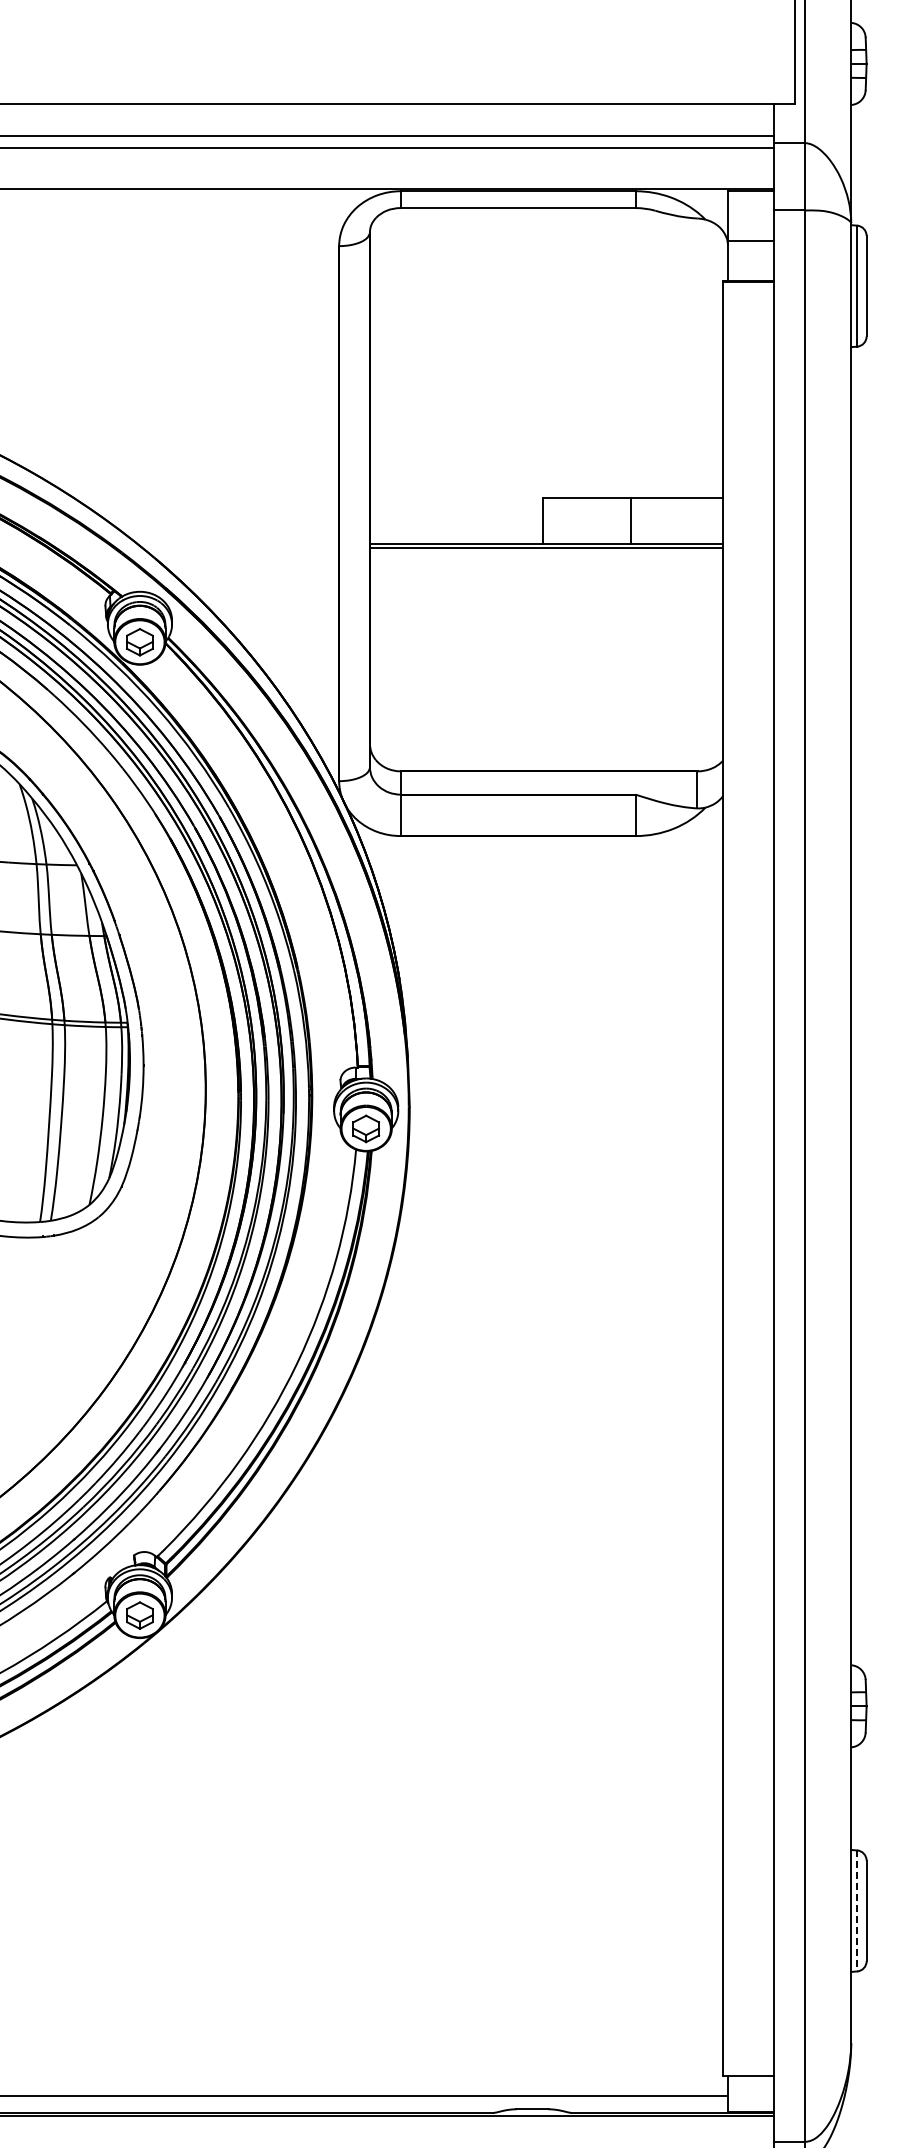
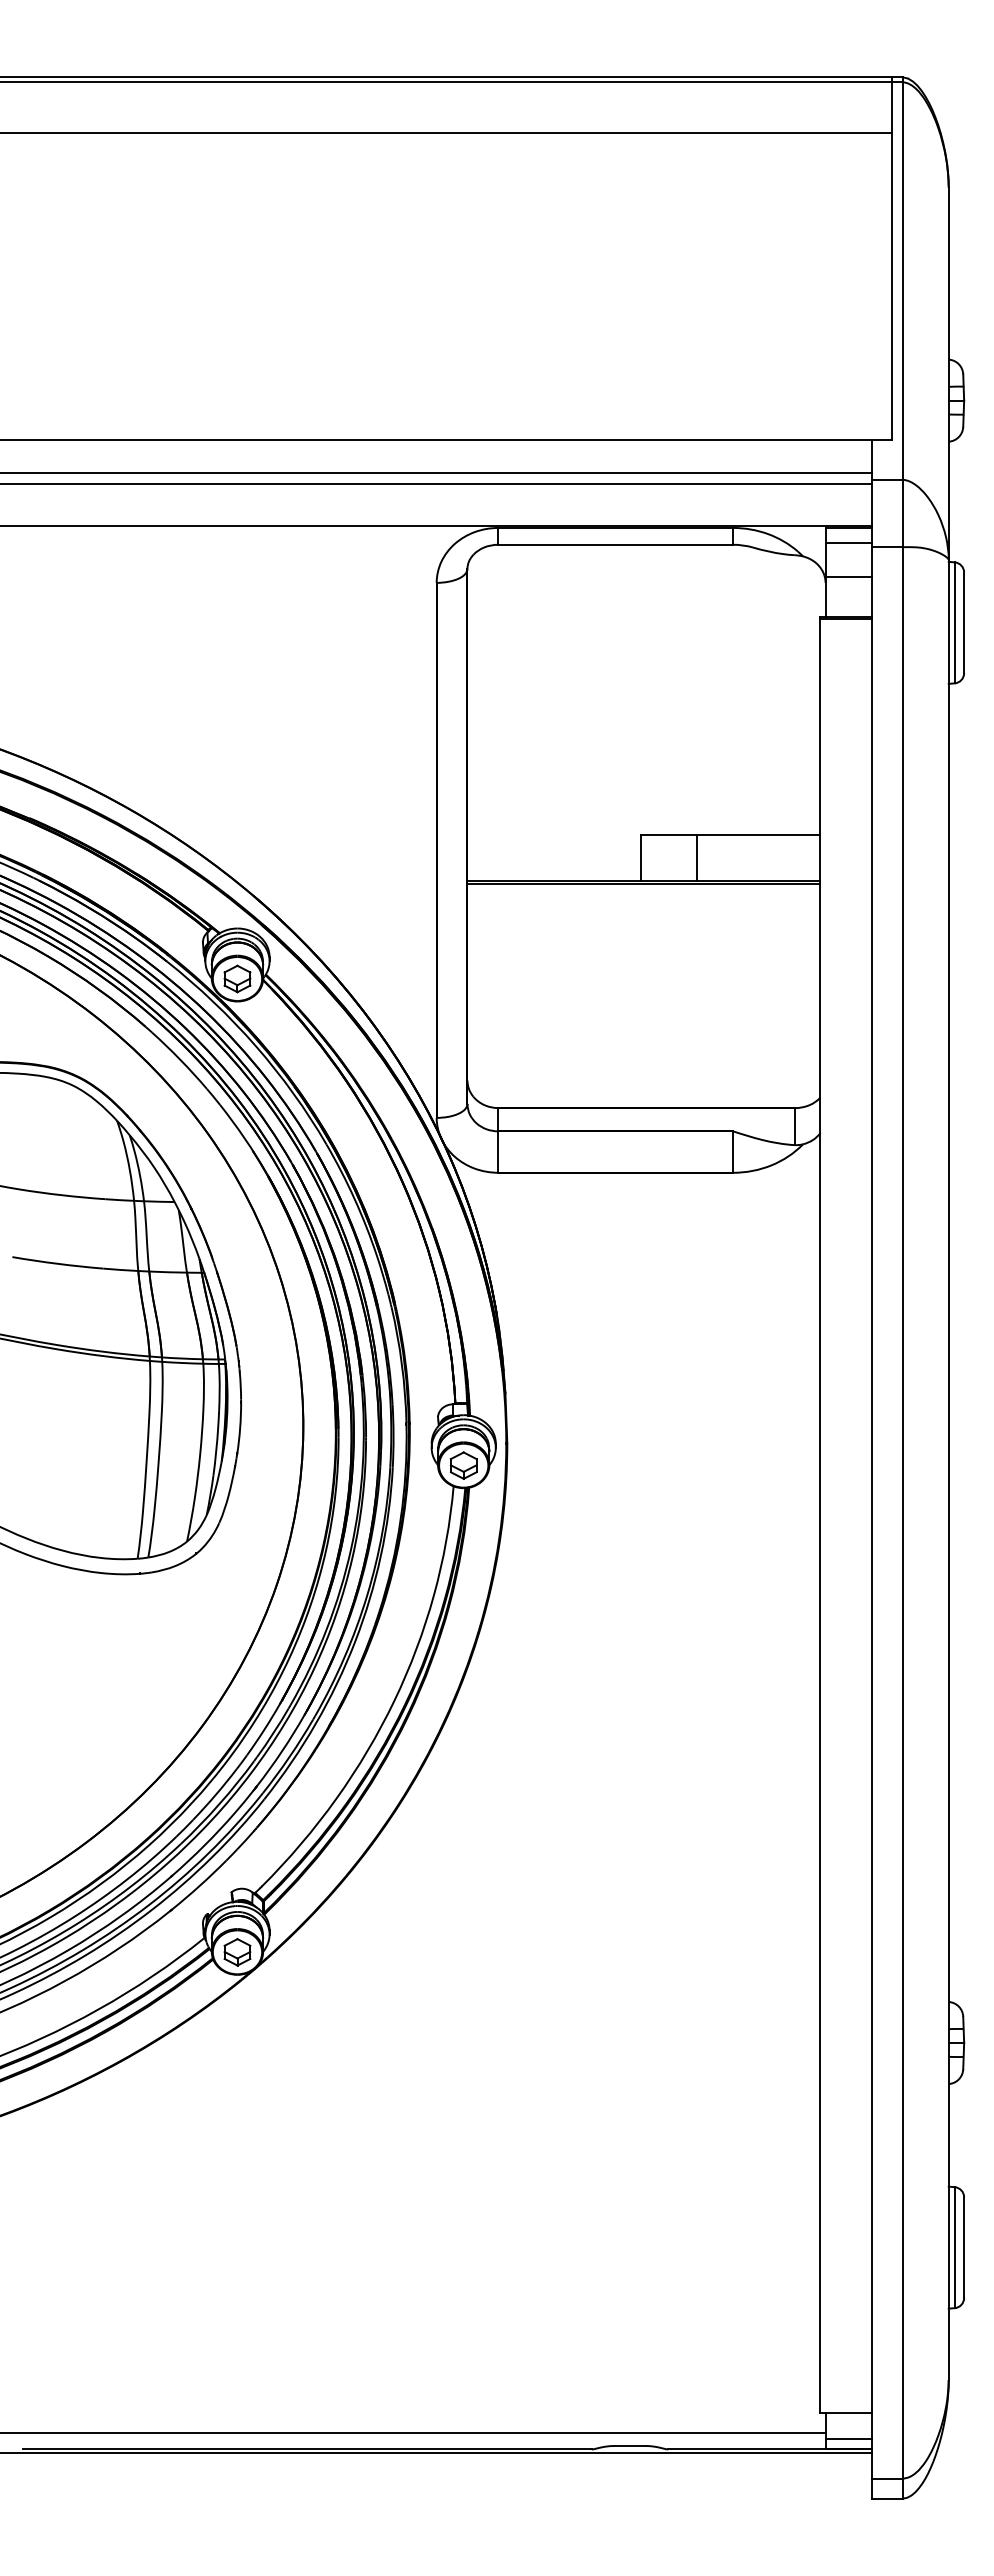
line: (750, 206) -> (848, 543), added
line: (630, 520) -> (697, 857), moved
line: (856, 1911) -> (954, 2248), dashed -> solid
line: (750, 2101) -> (848, 2438), added

